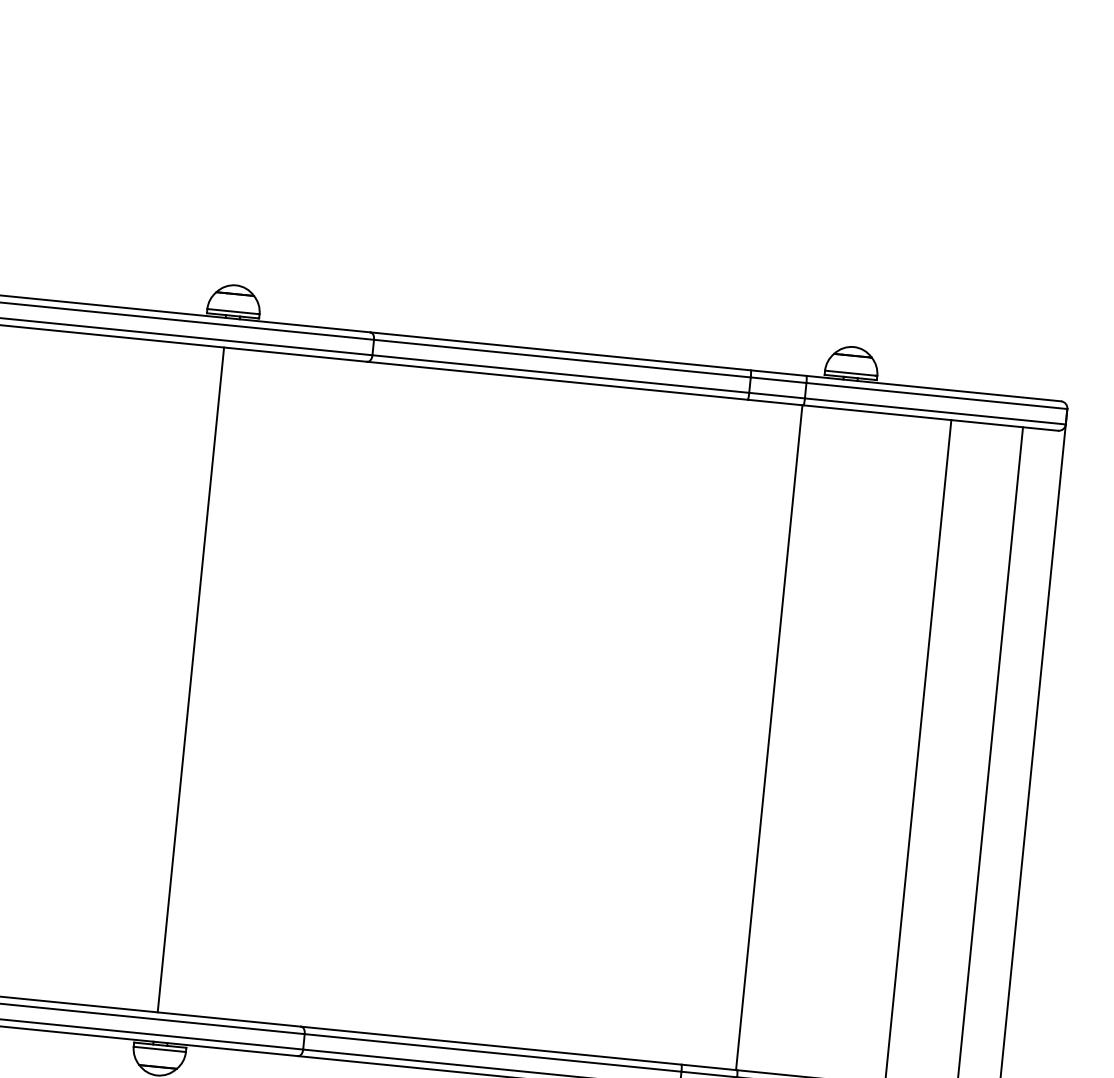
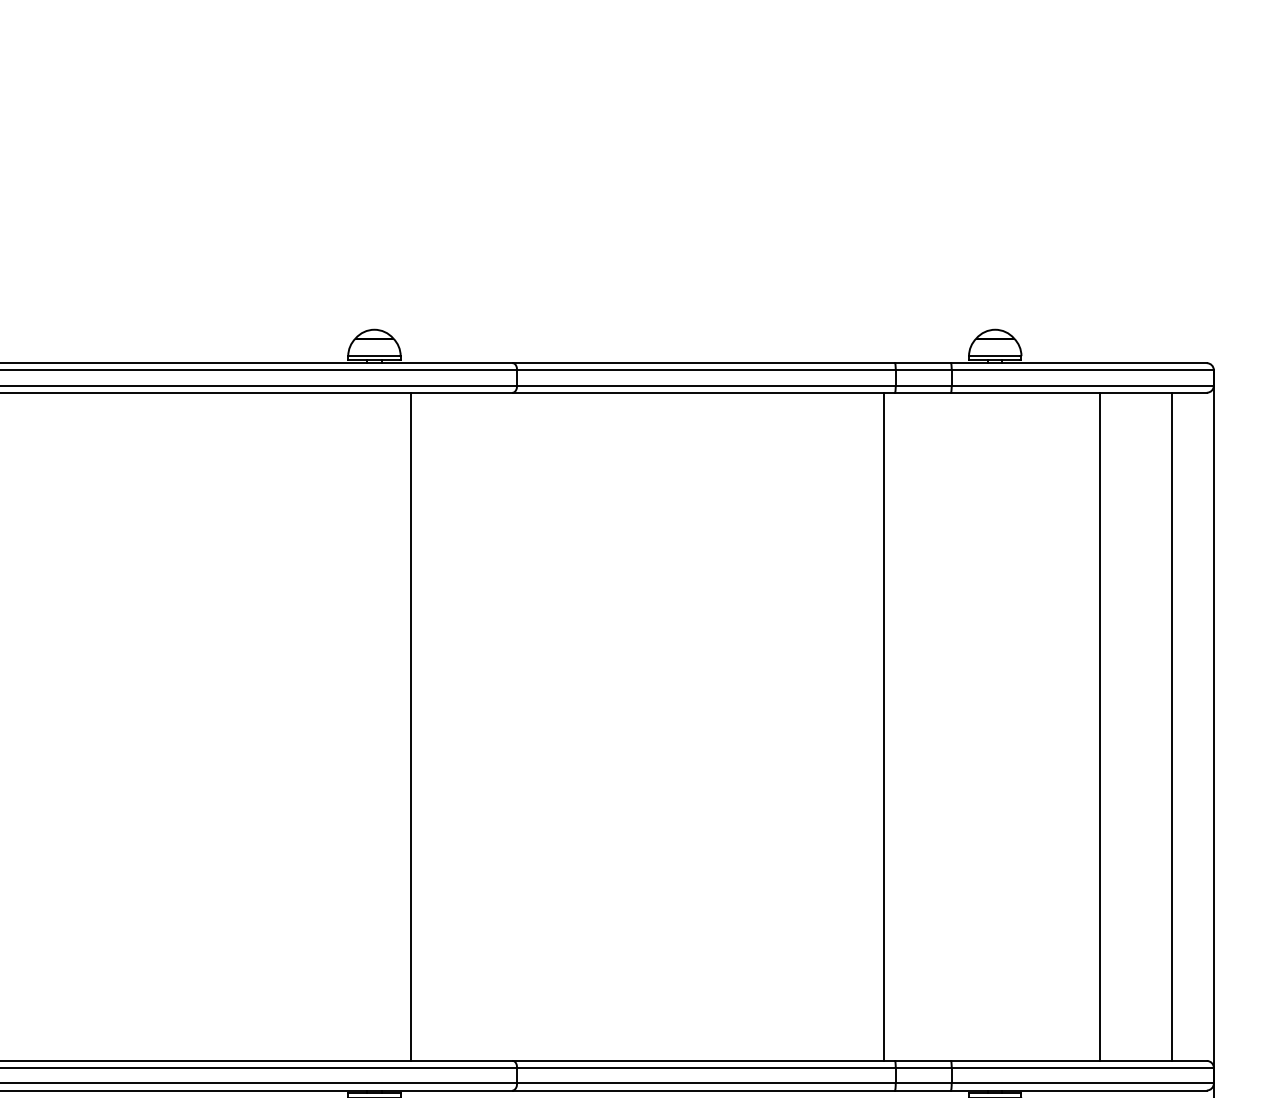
line: (190, 679) -> (410, 726), moved
line: (768, 737) -> (883, 726), moved

